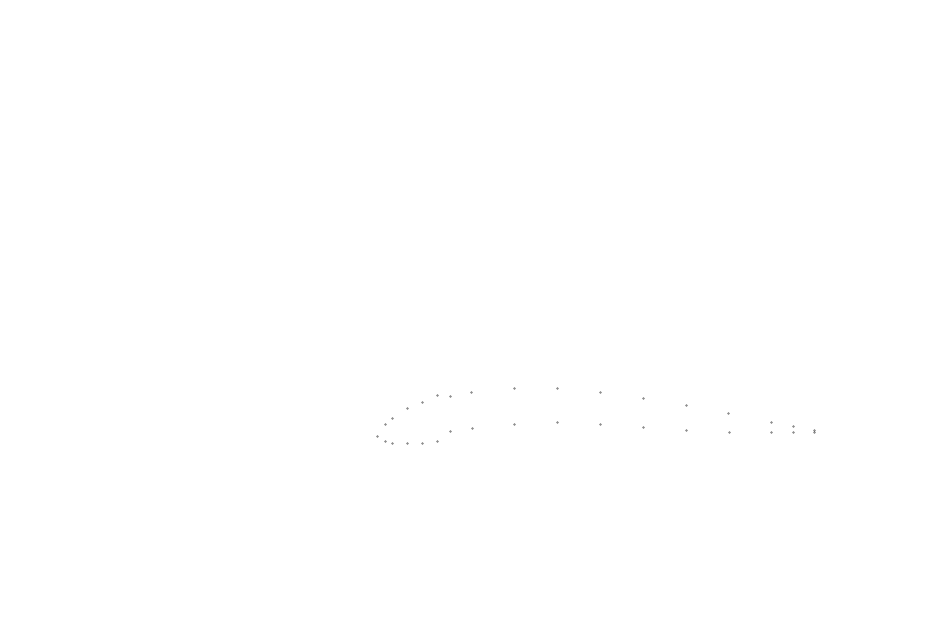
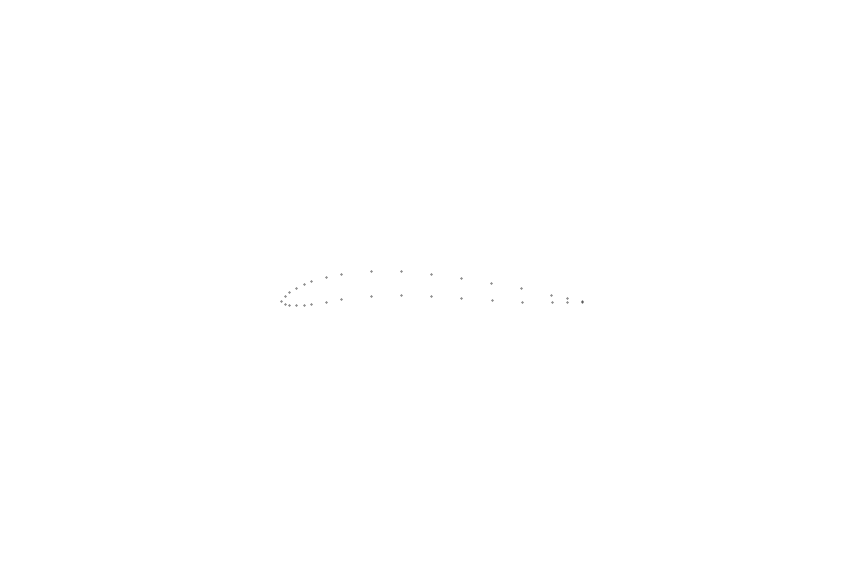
part: (407, 420) -> (296, 293), size x0.71

